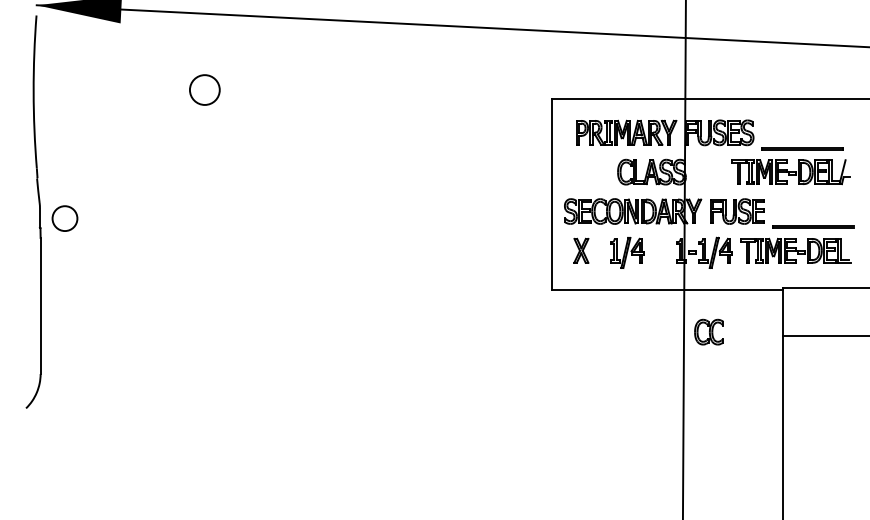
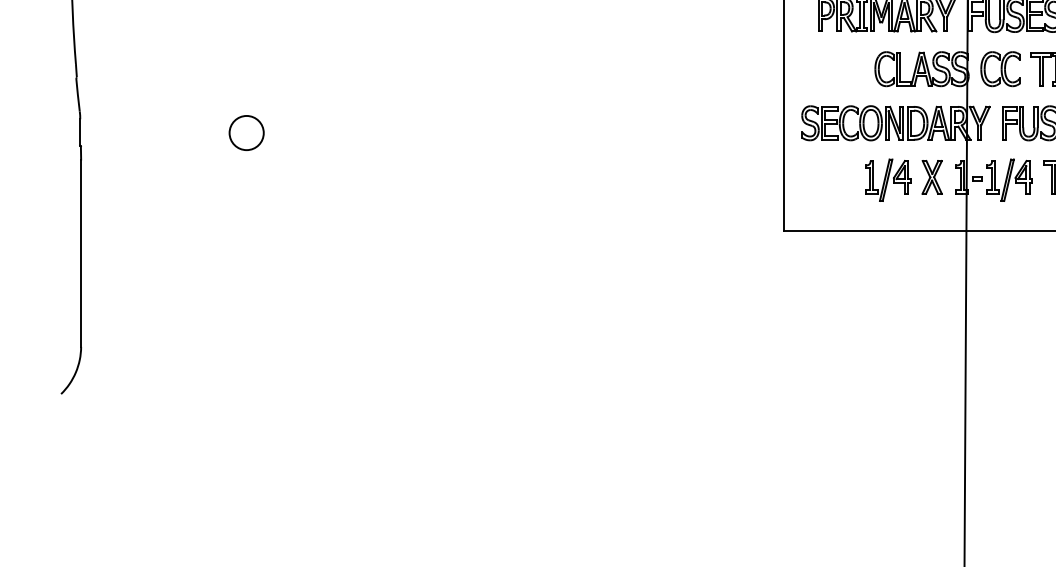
circle: (64, 218) -> (246, 132), moved
part: (581, 250) -> (932, 176), moved
part: (708, 331) -> (999, 68), moved

